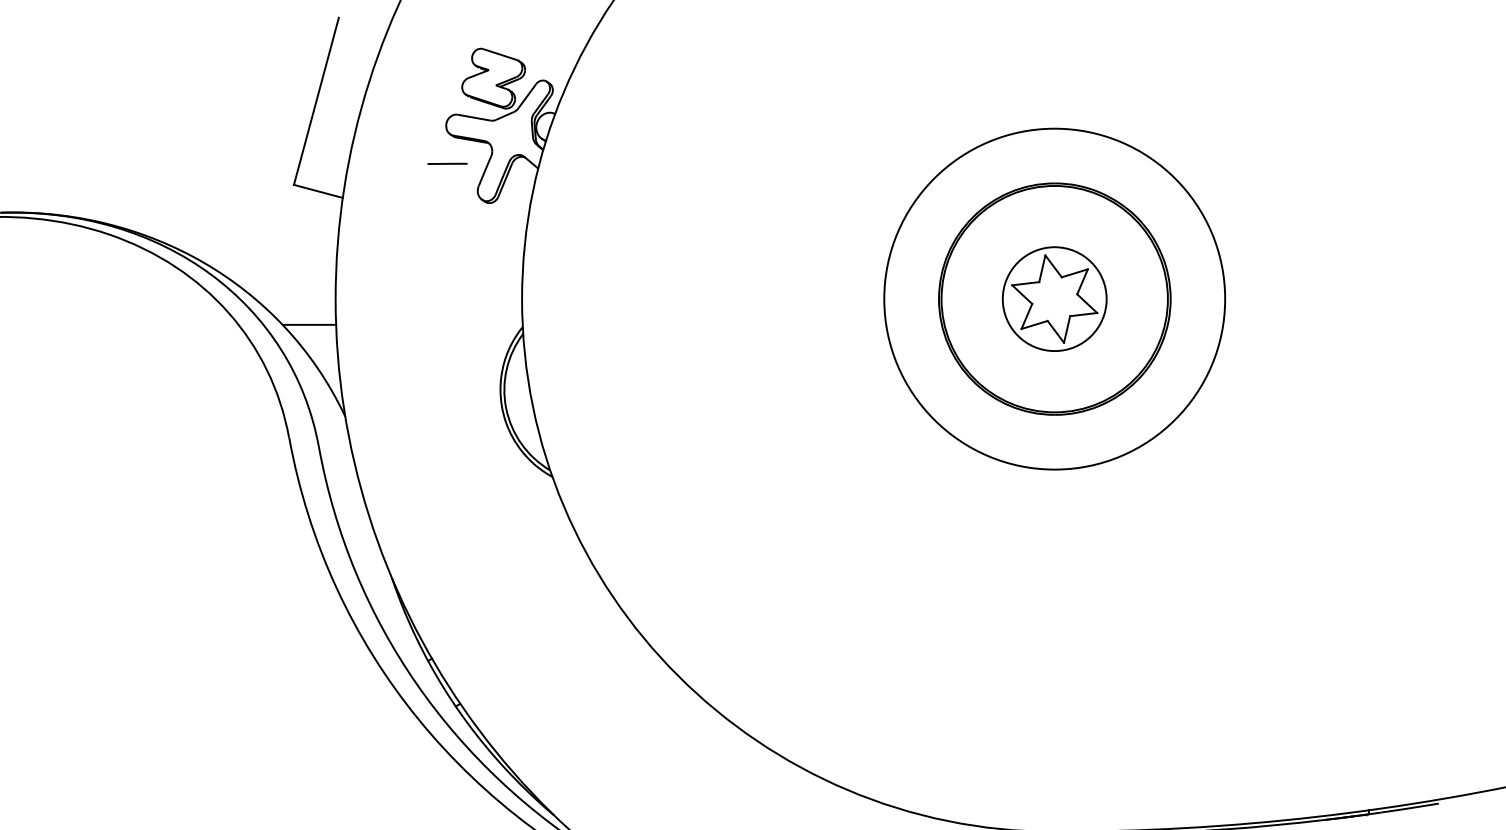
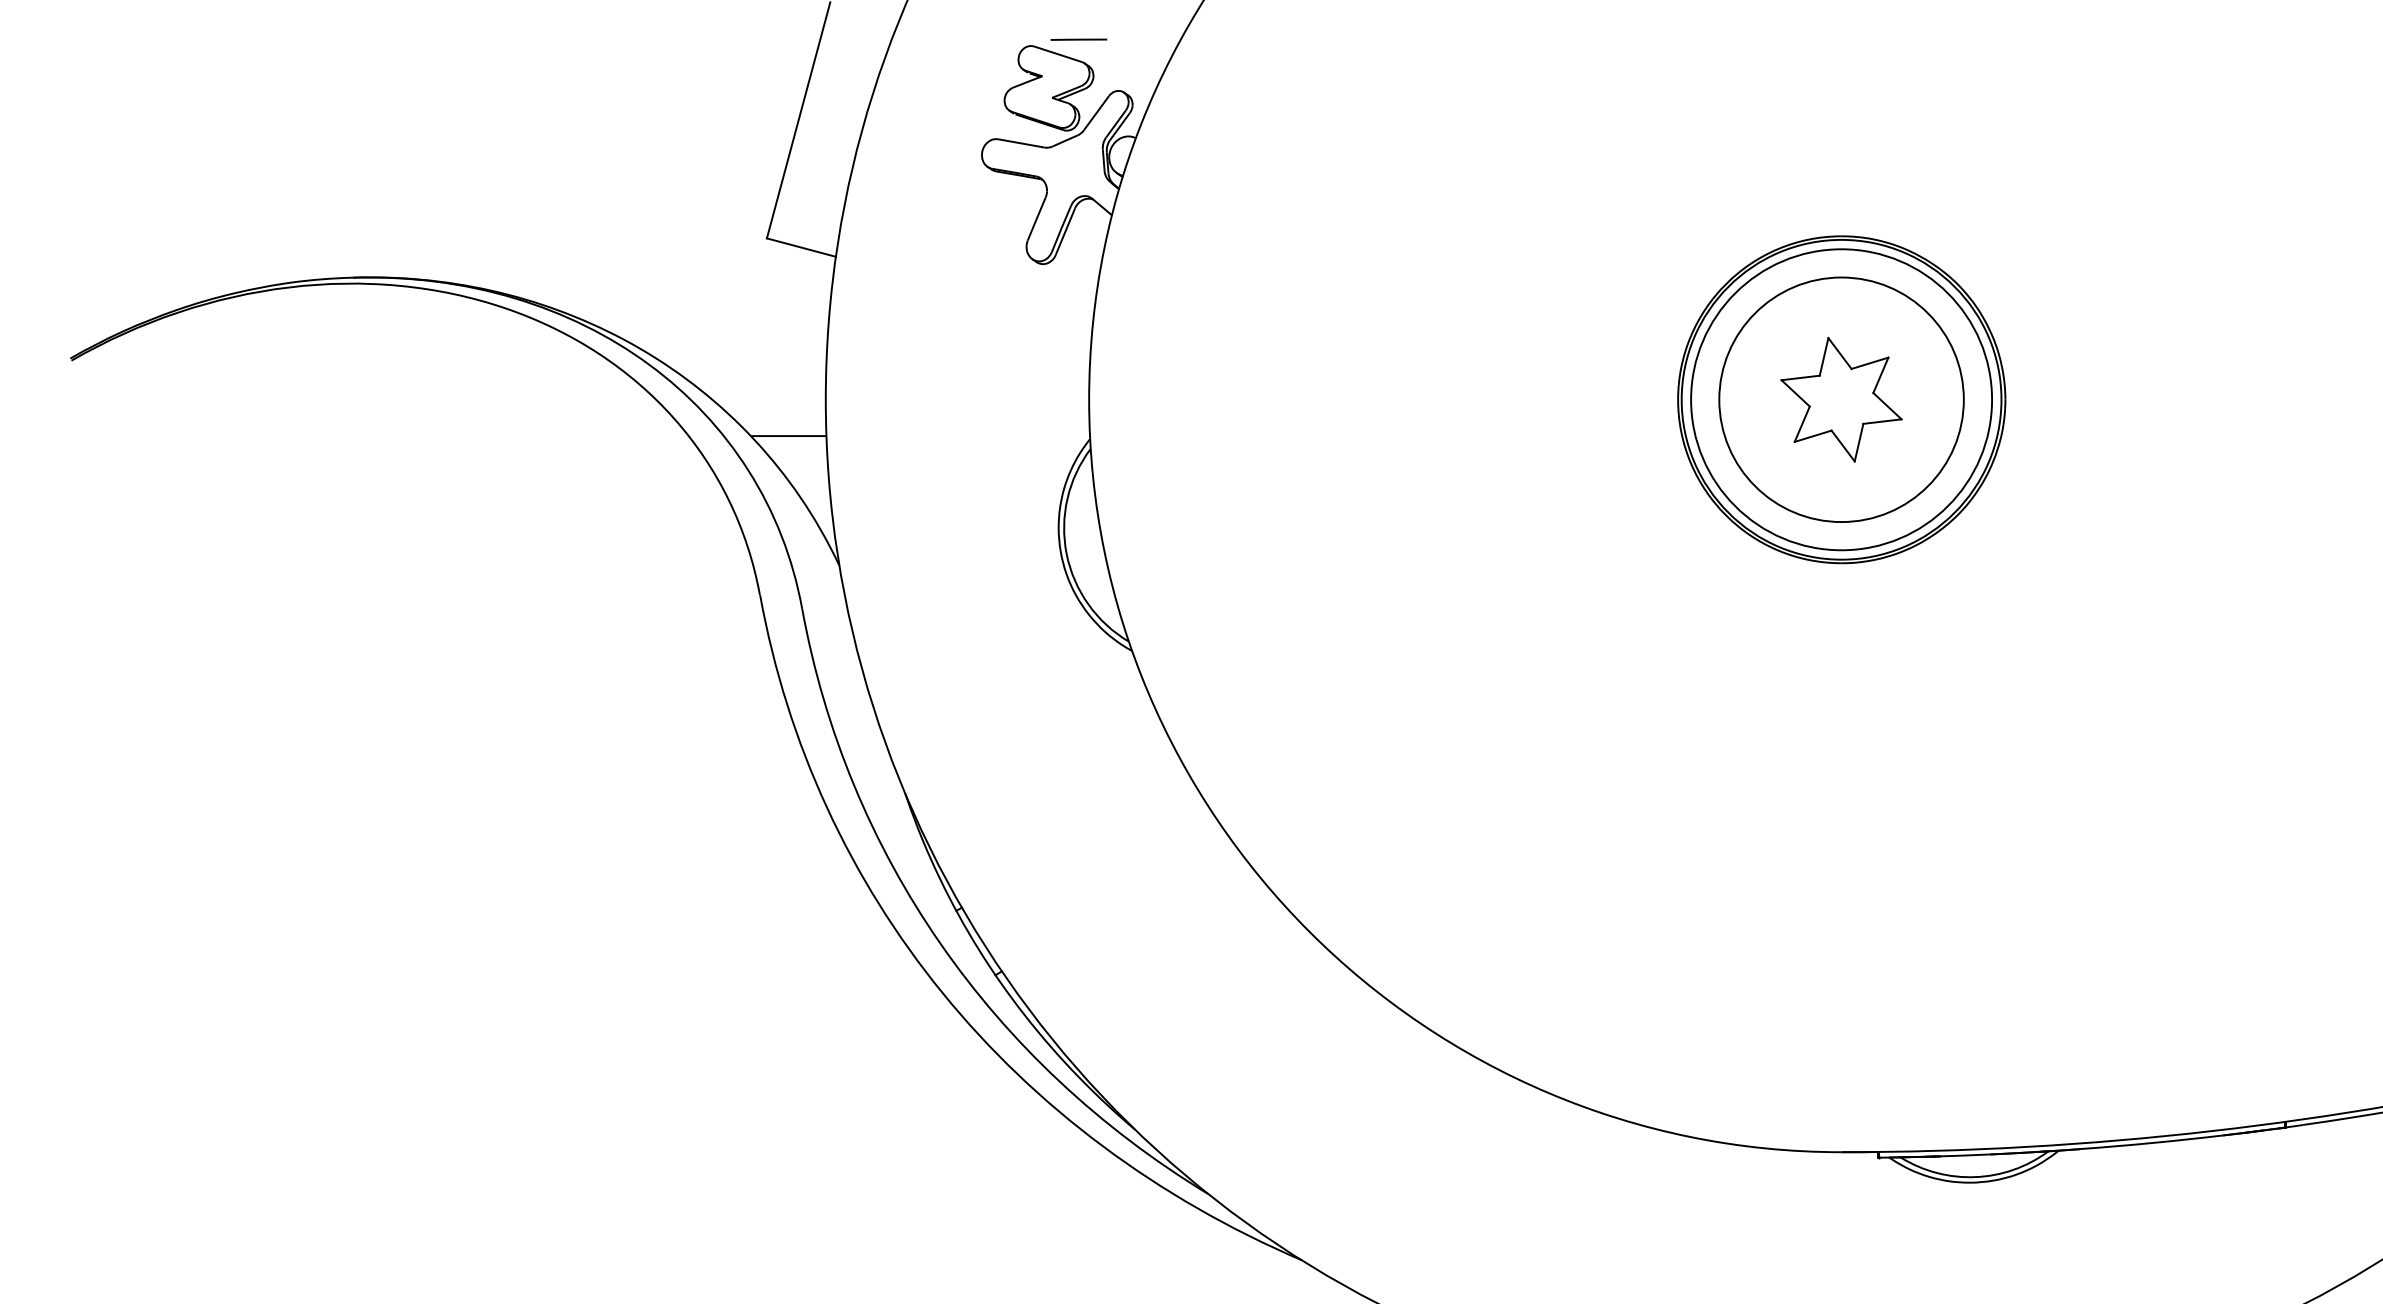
line: (447, 163) -> (1078, 39), moved
circle: (1054, 298) -> (1841, 399), size x0.62
circle: (1054, 298) -> (1841, 399), size x1.67

